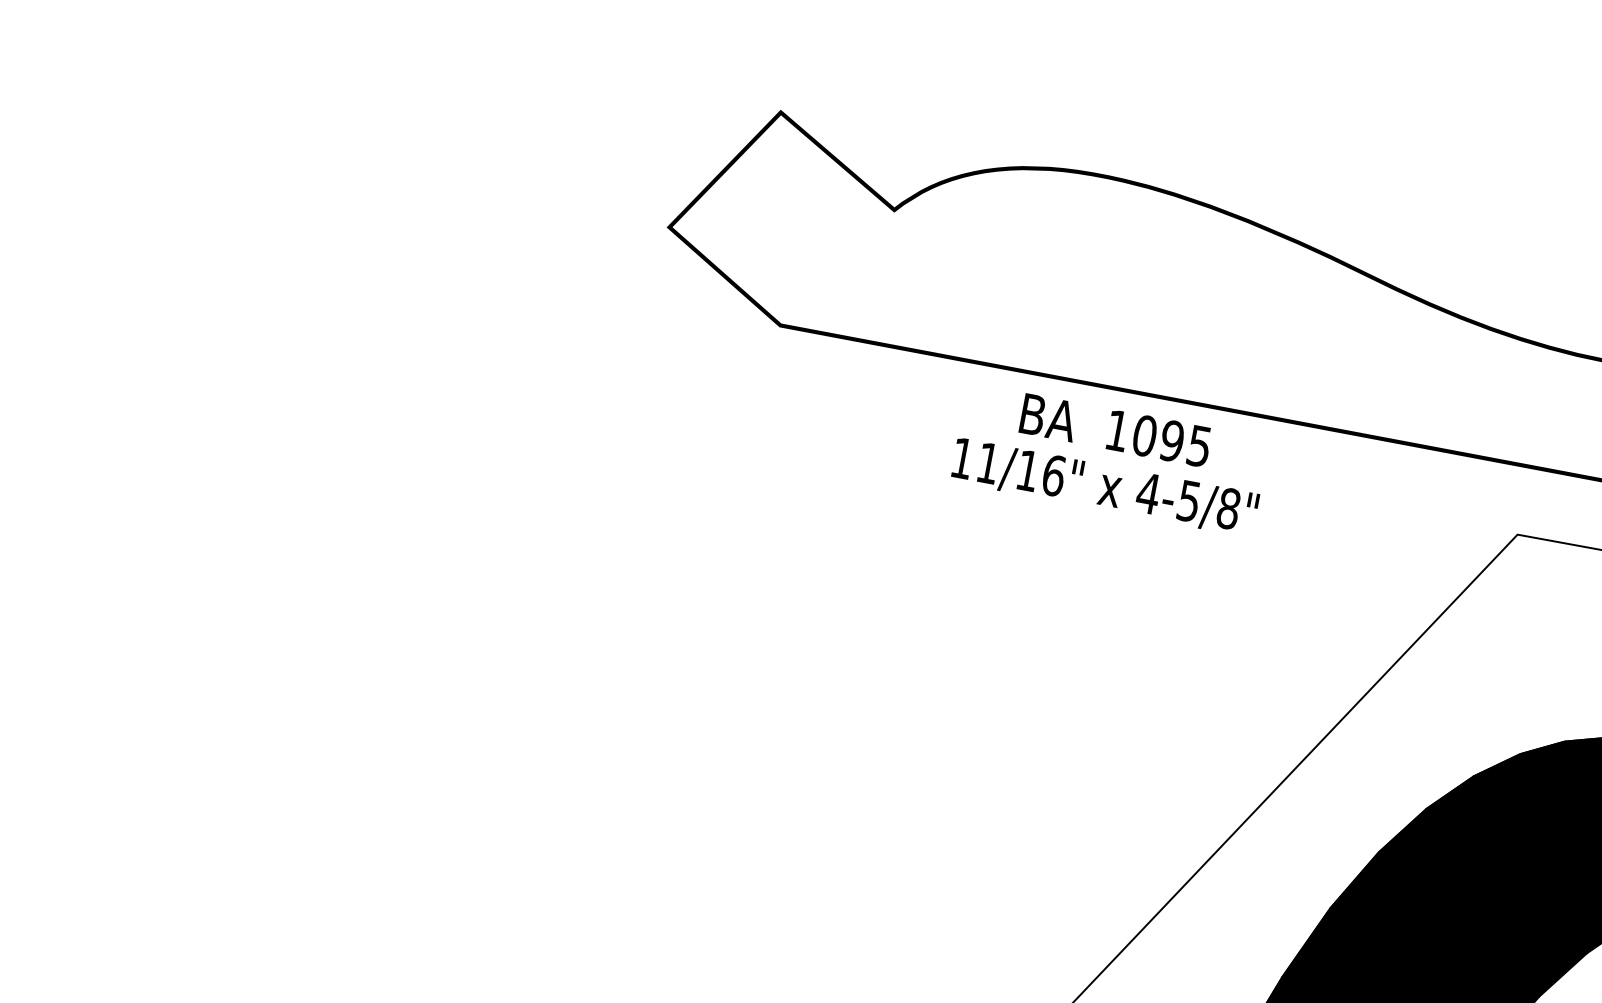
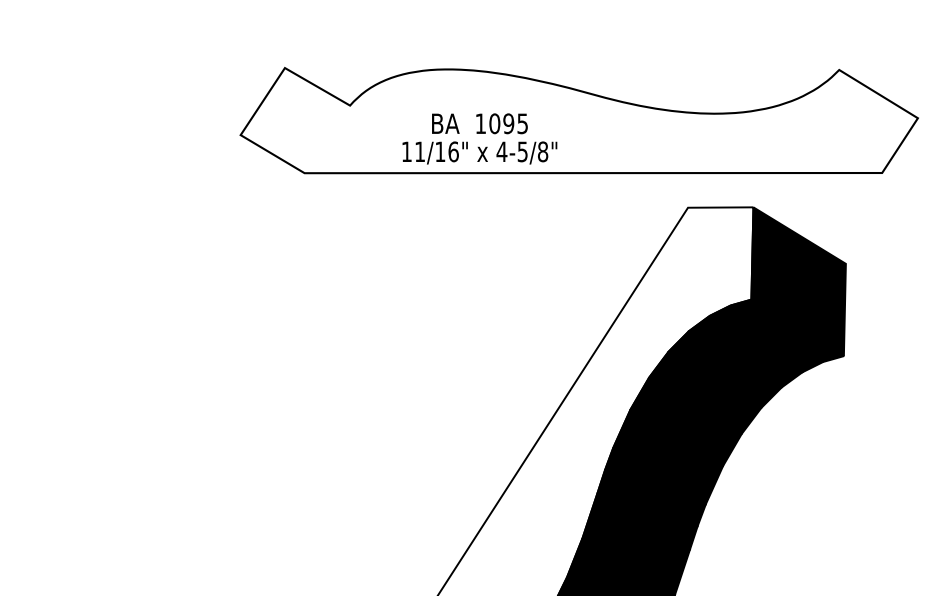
text: (1109, 459) -> (479, 138), moved

